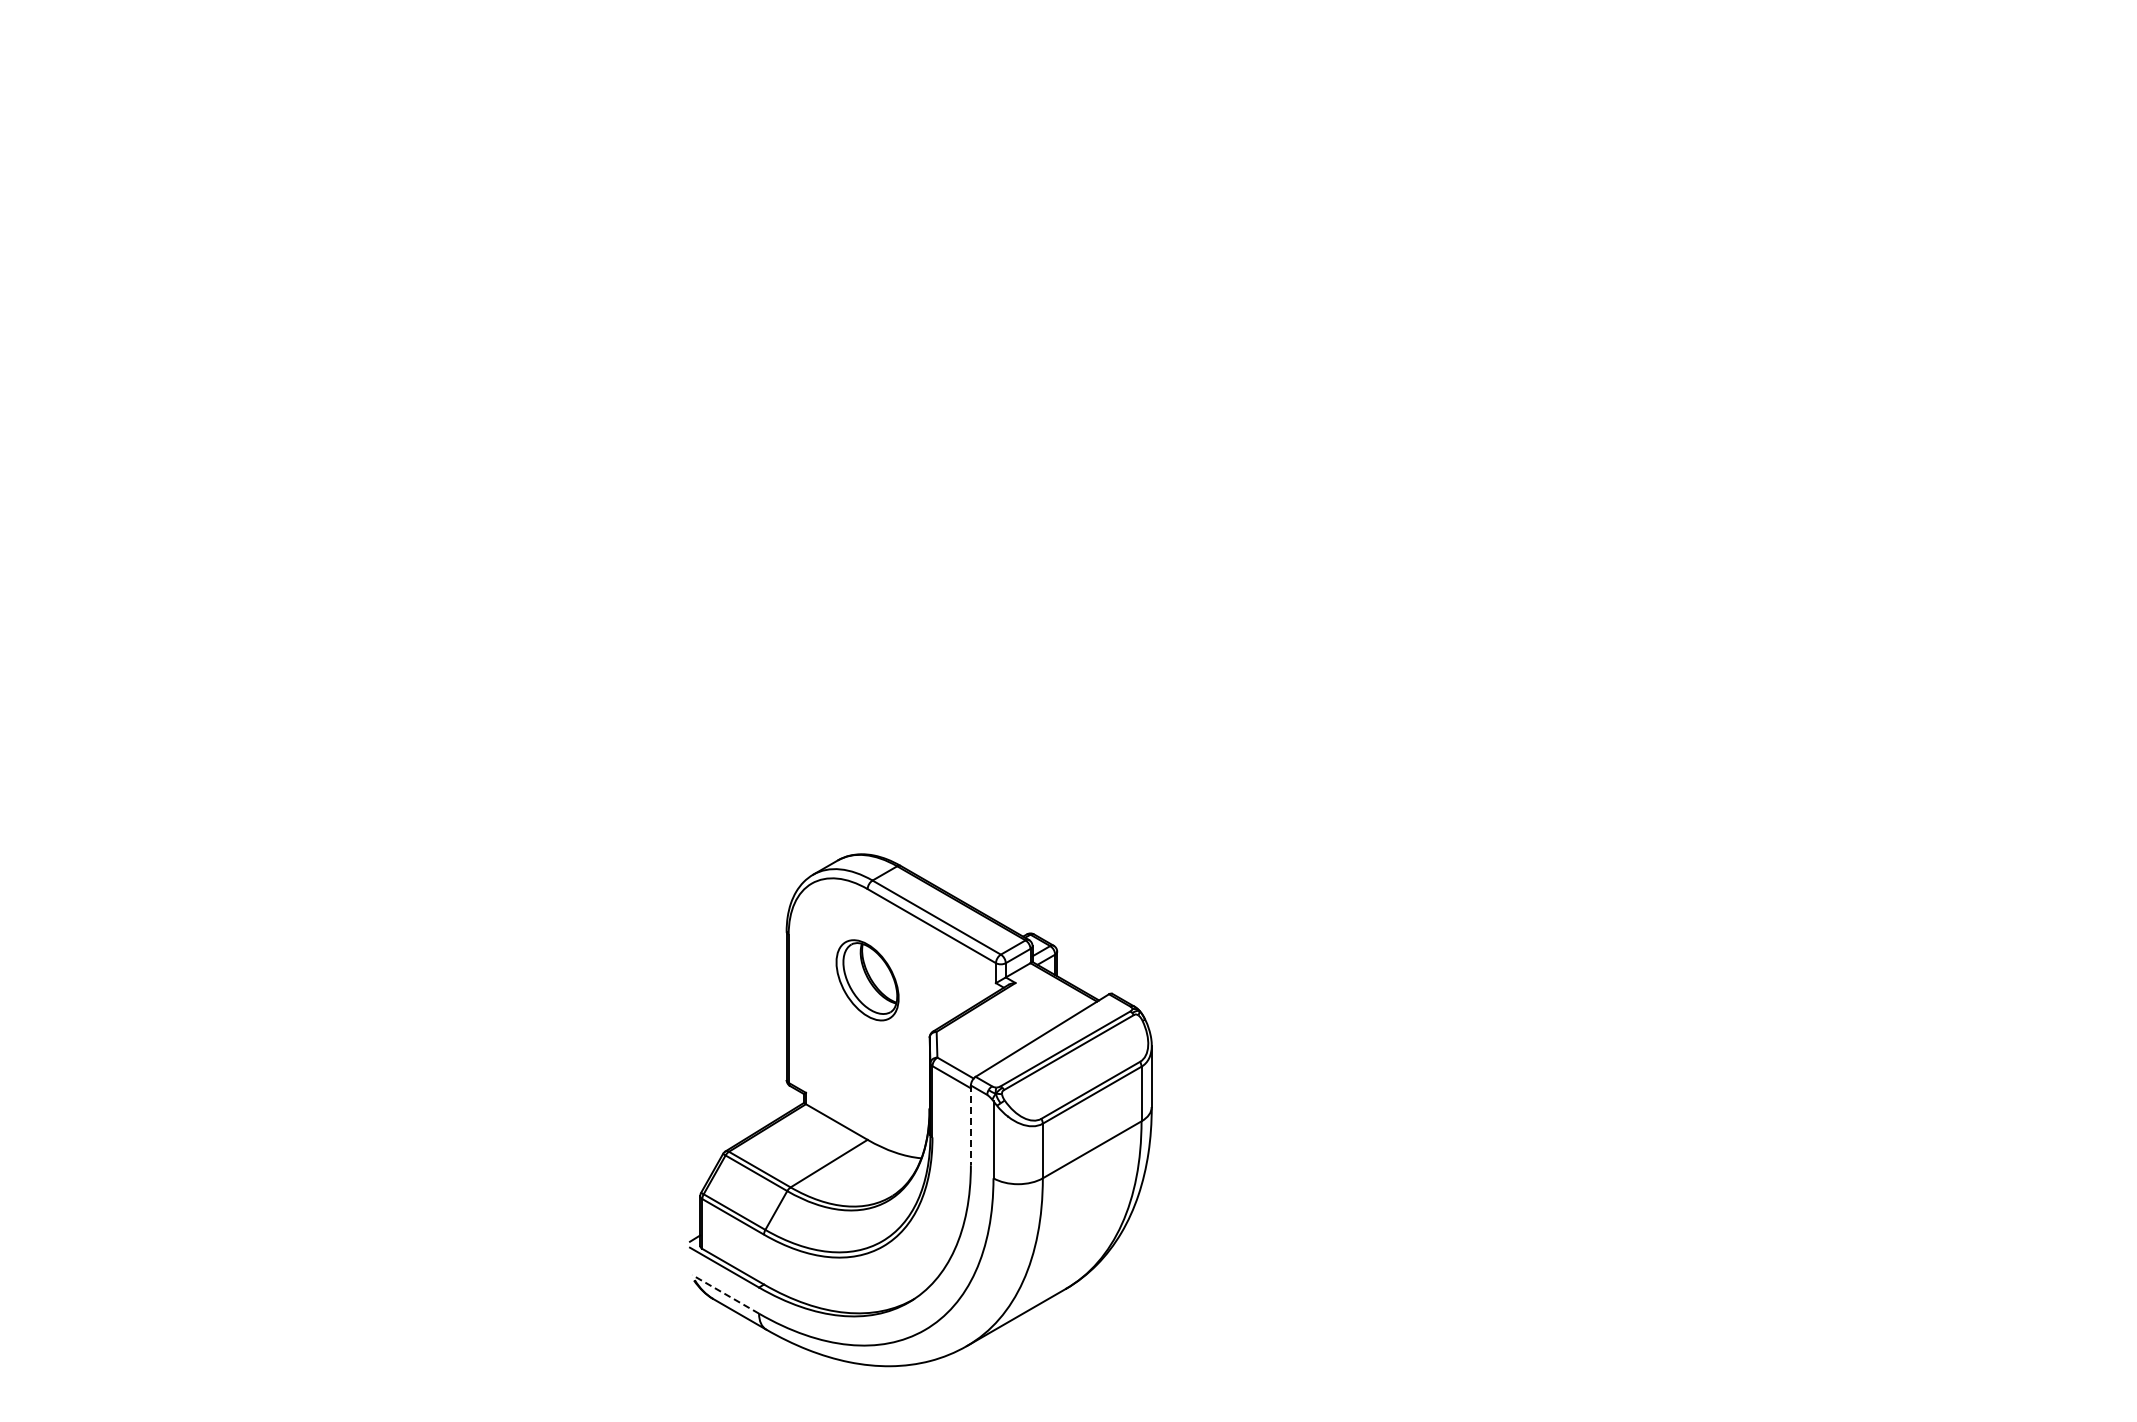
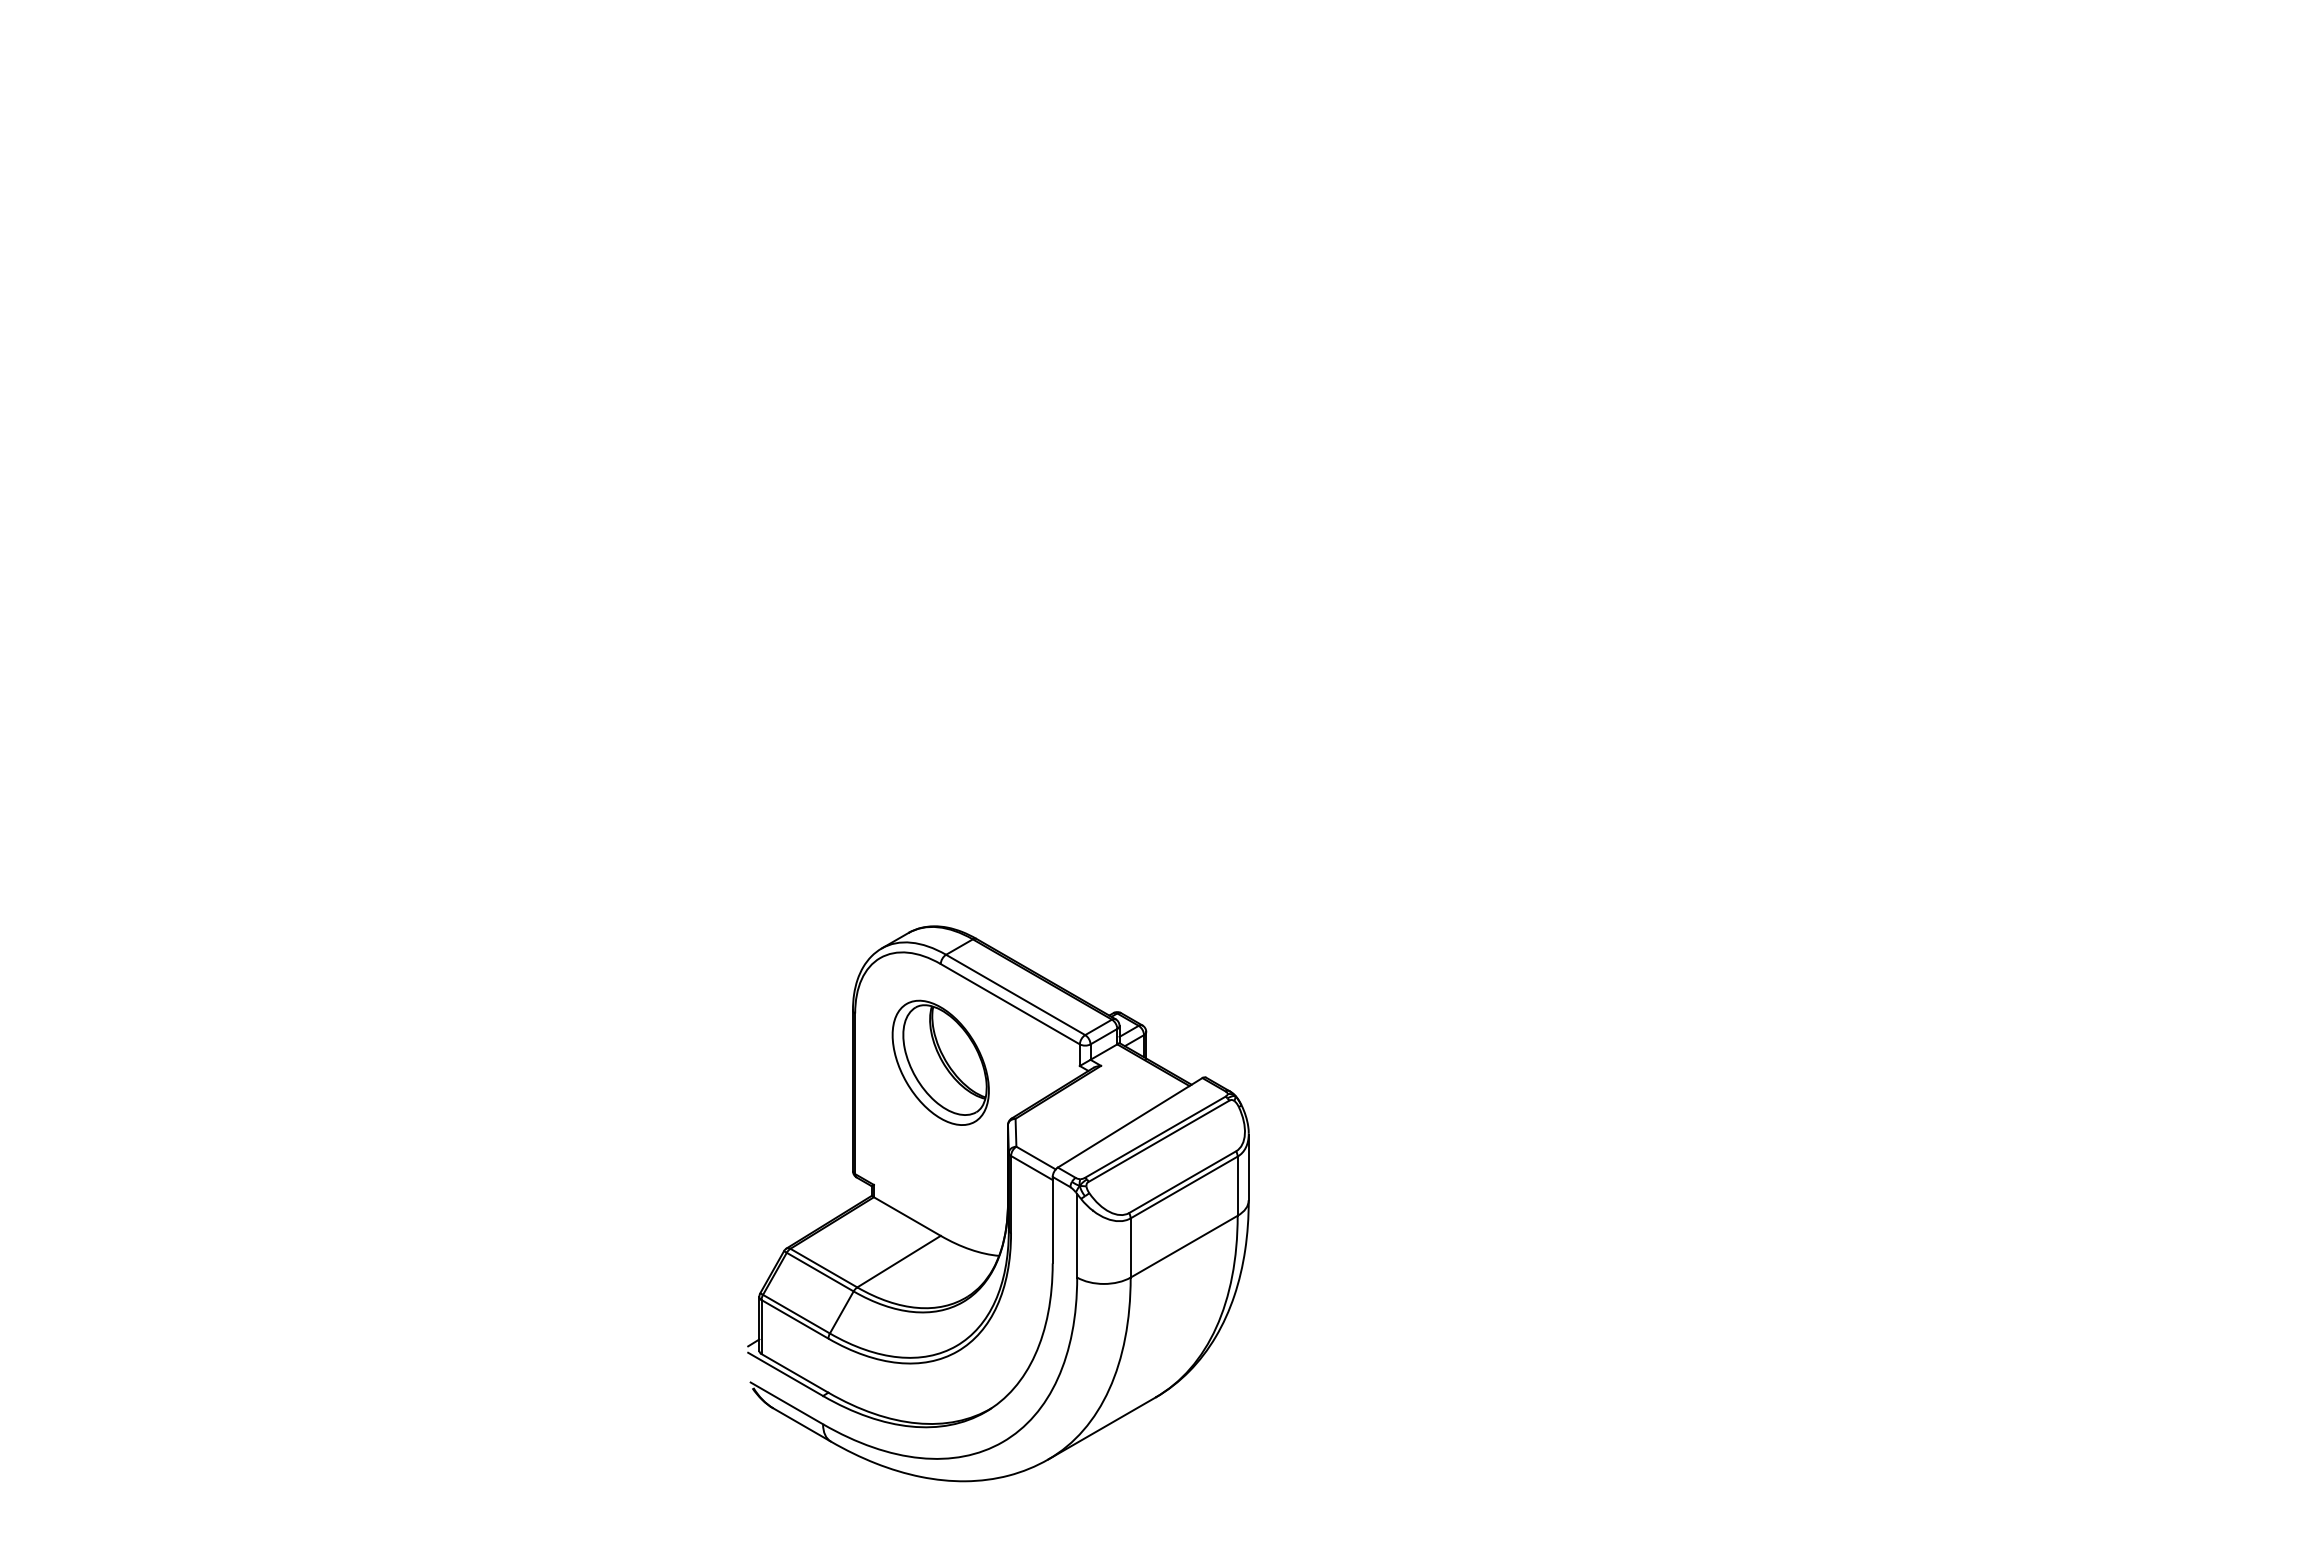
part: (867, 980) -> (940, 1063), size x1.43
line: (970, 1125) -> (1052, 1220), dashed -> solid
line: (725, 1294) -> (786, 1403), dashed -> solid

